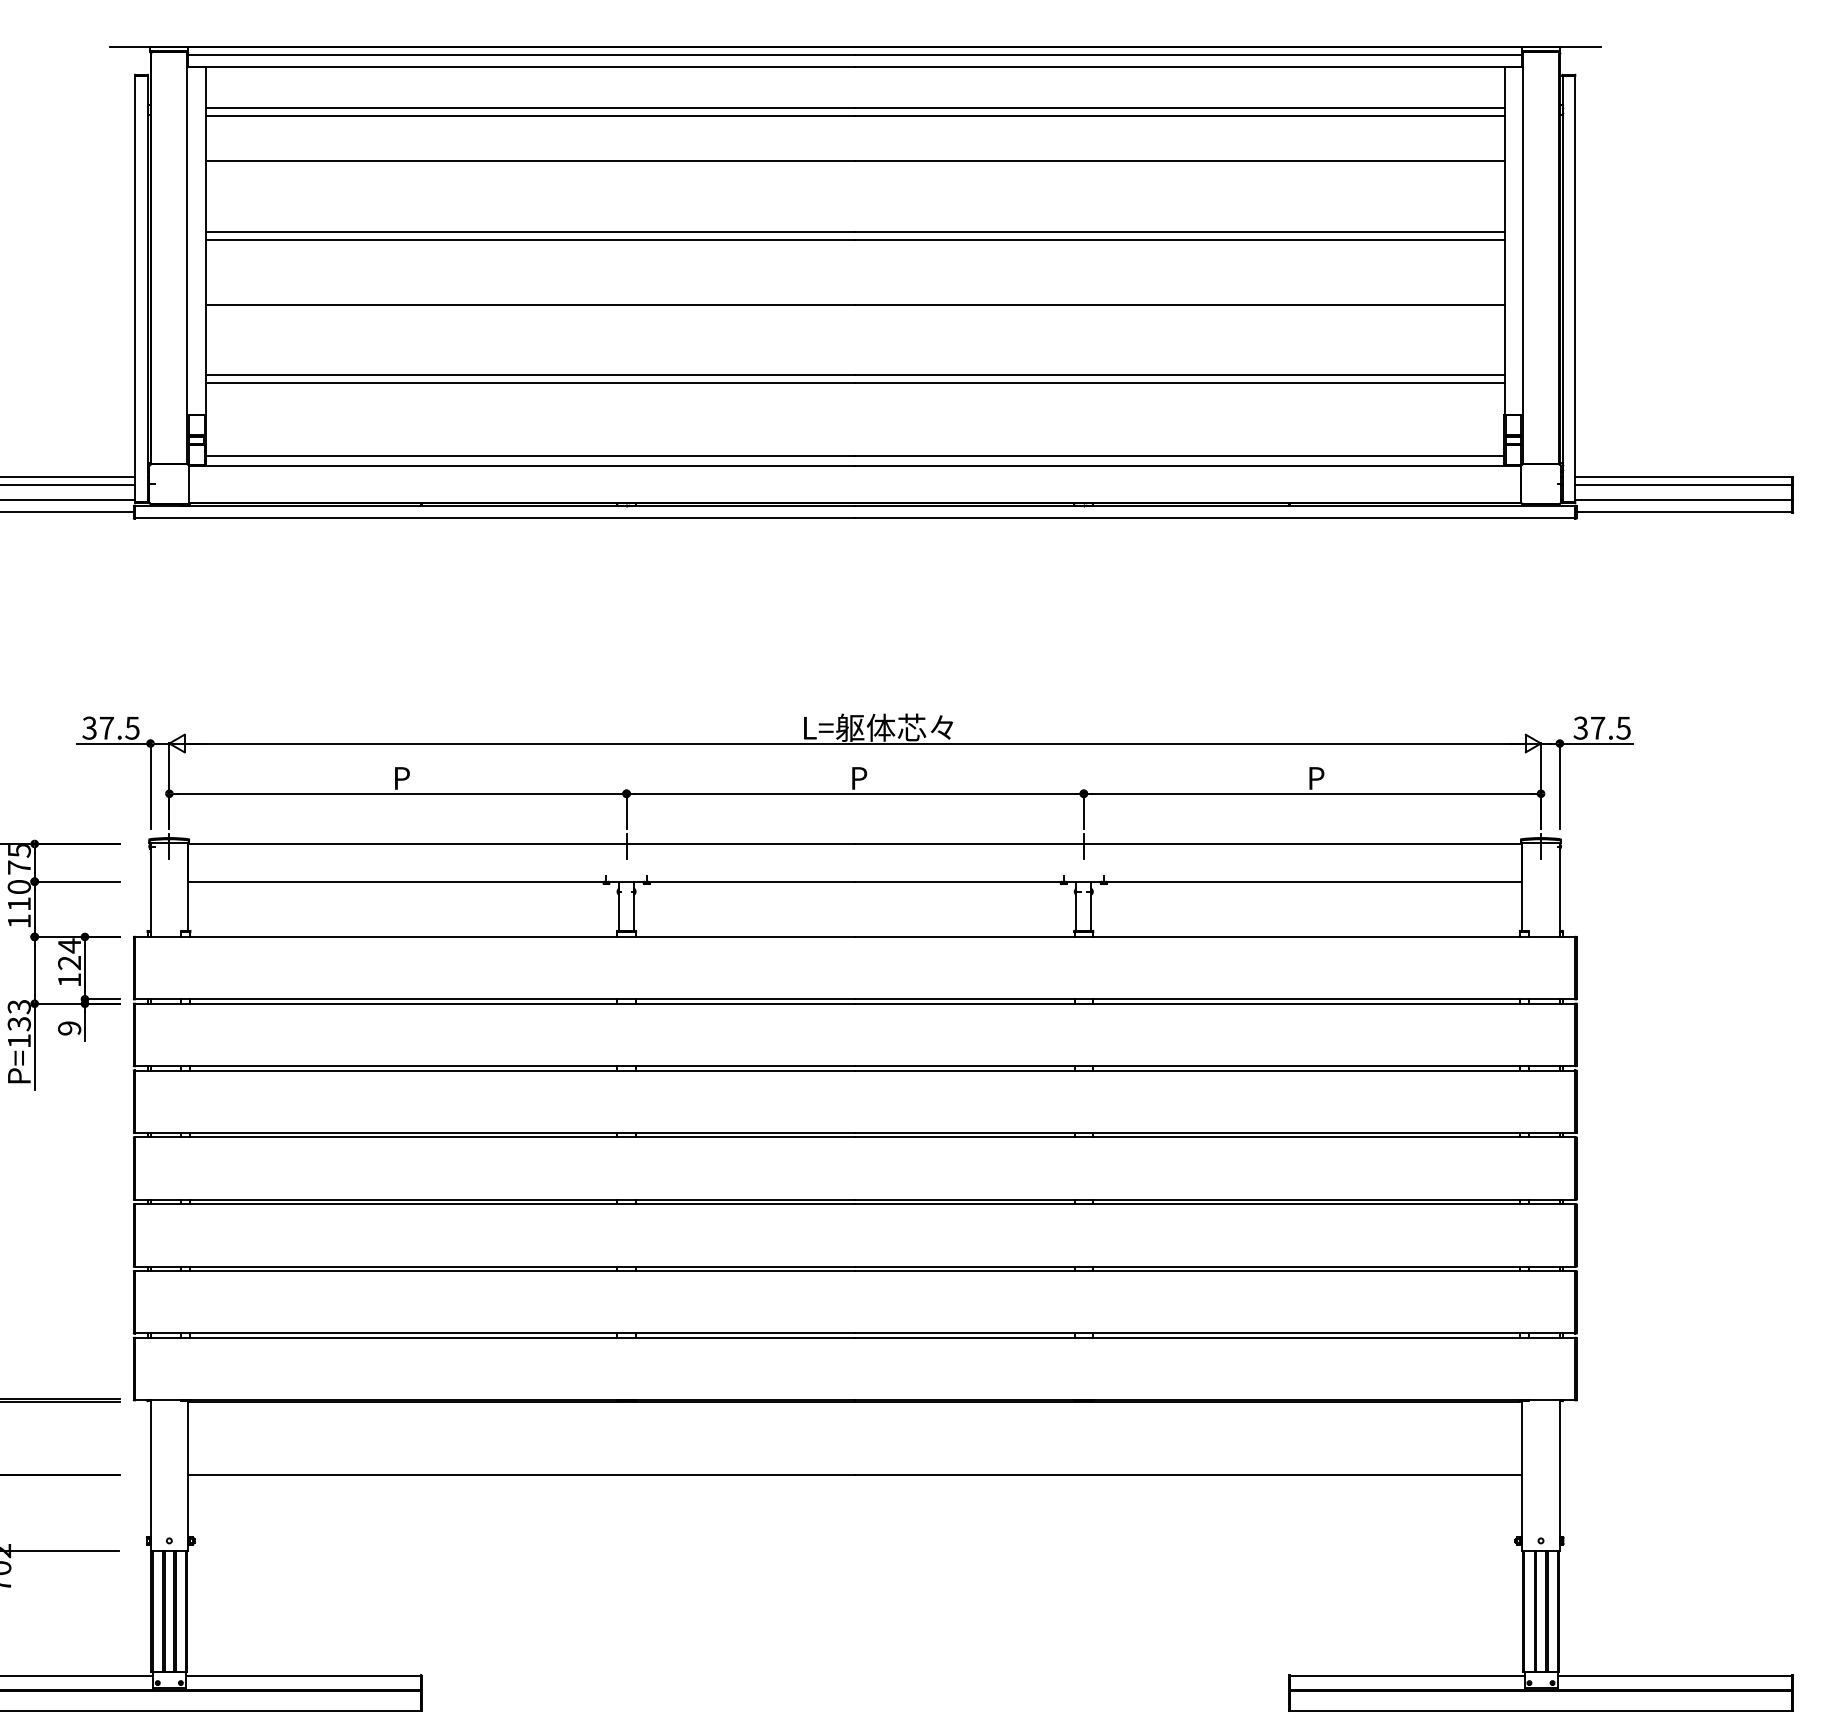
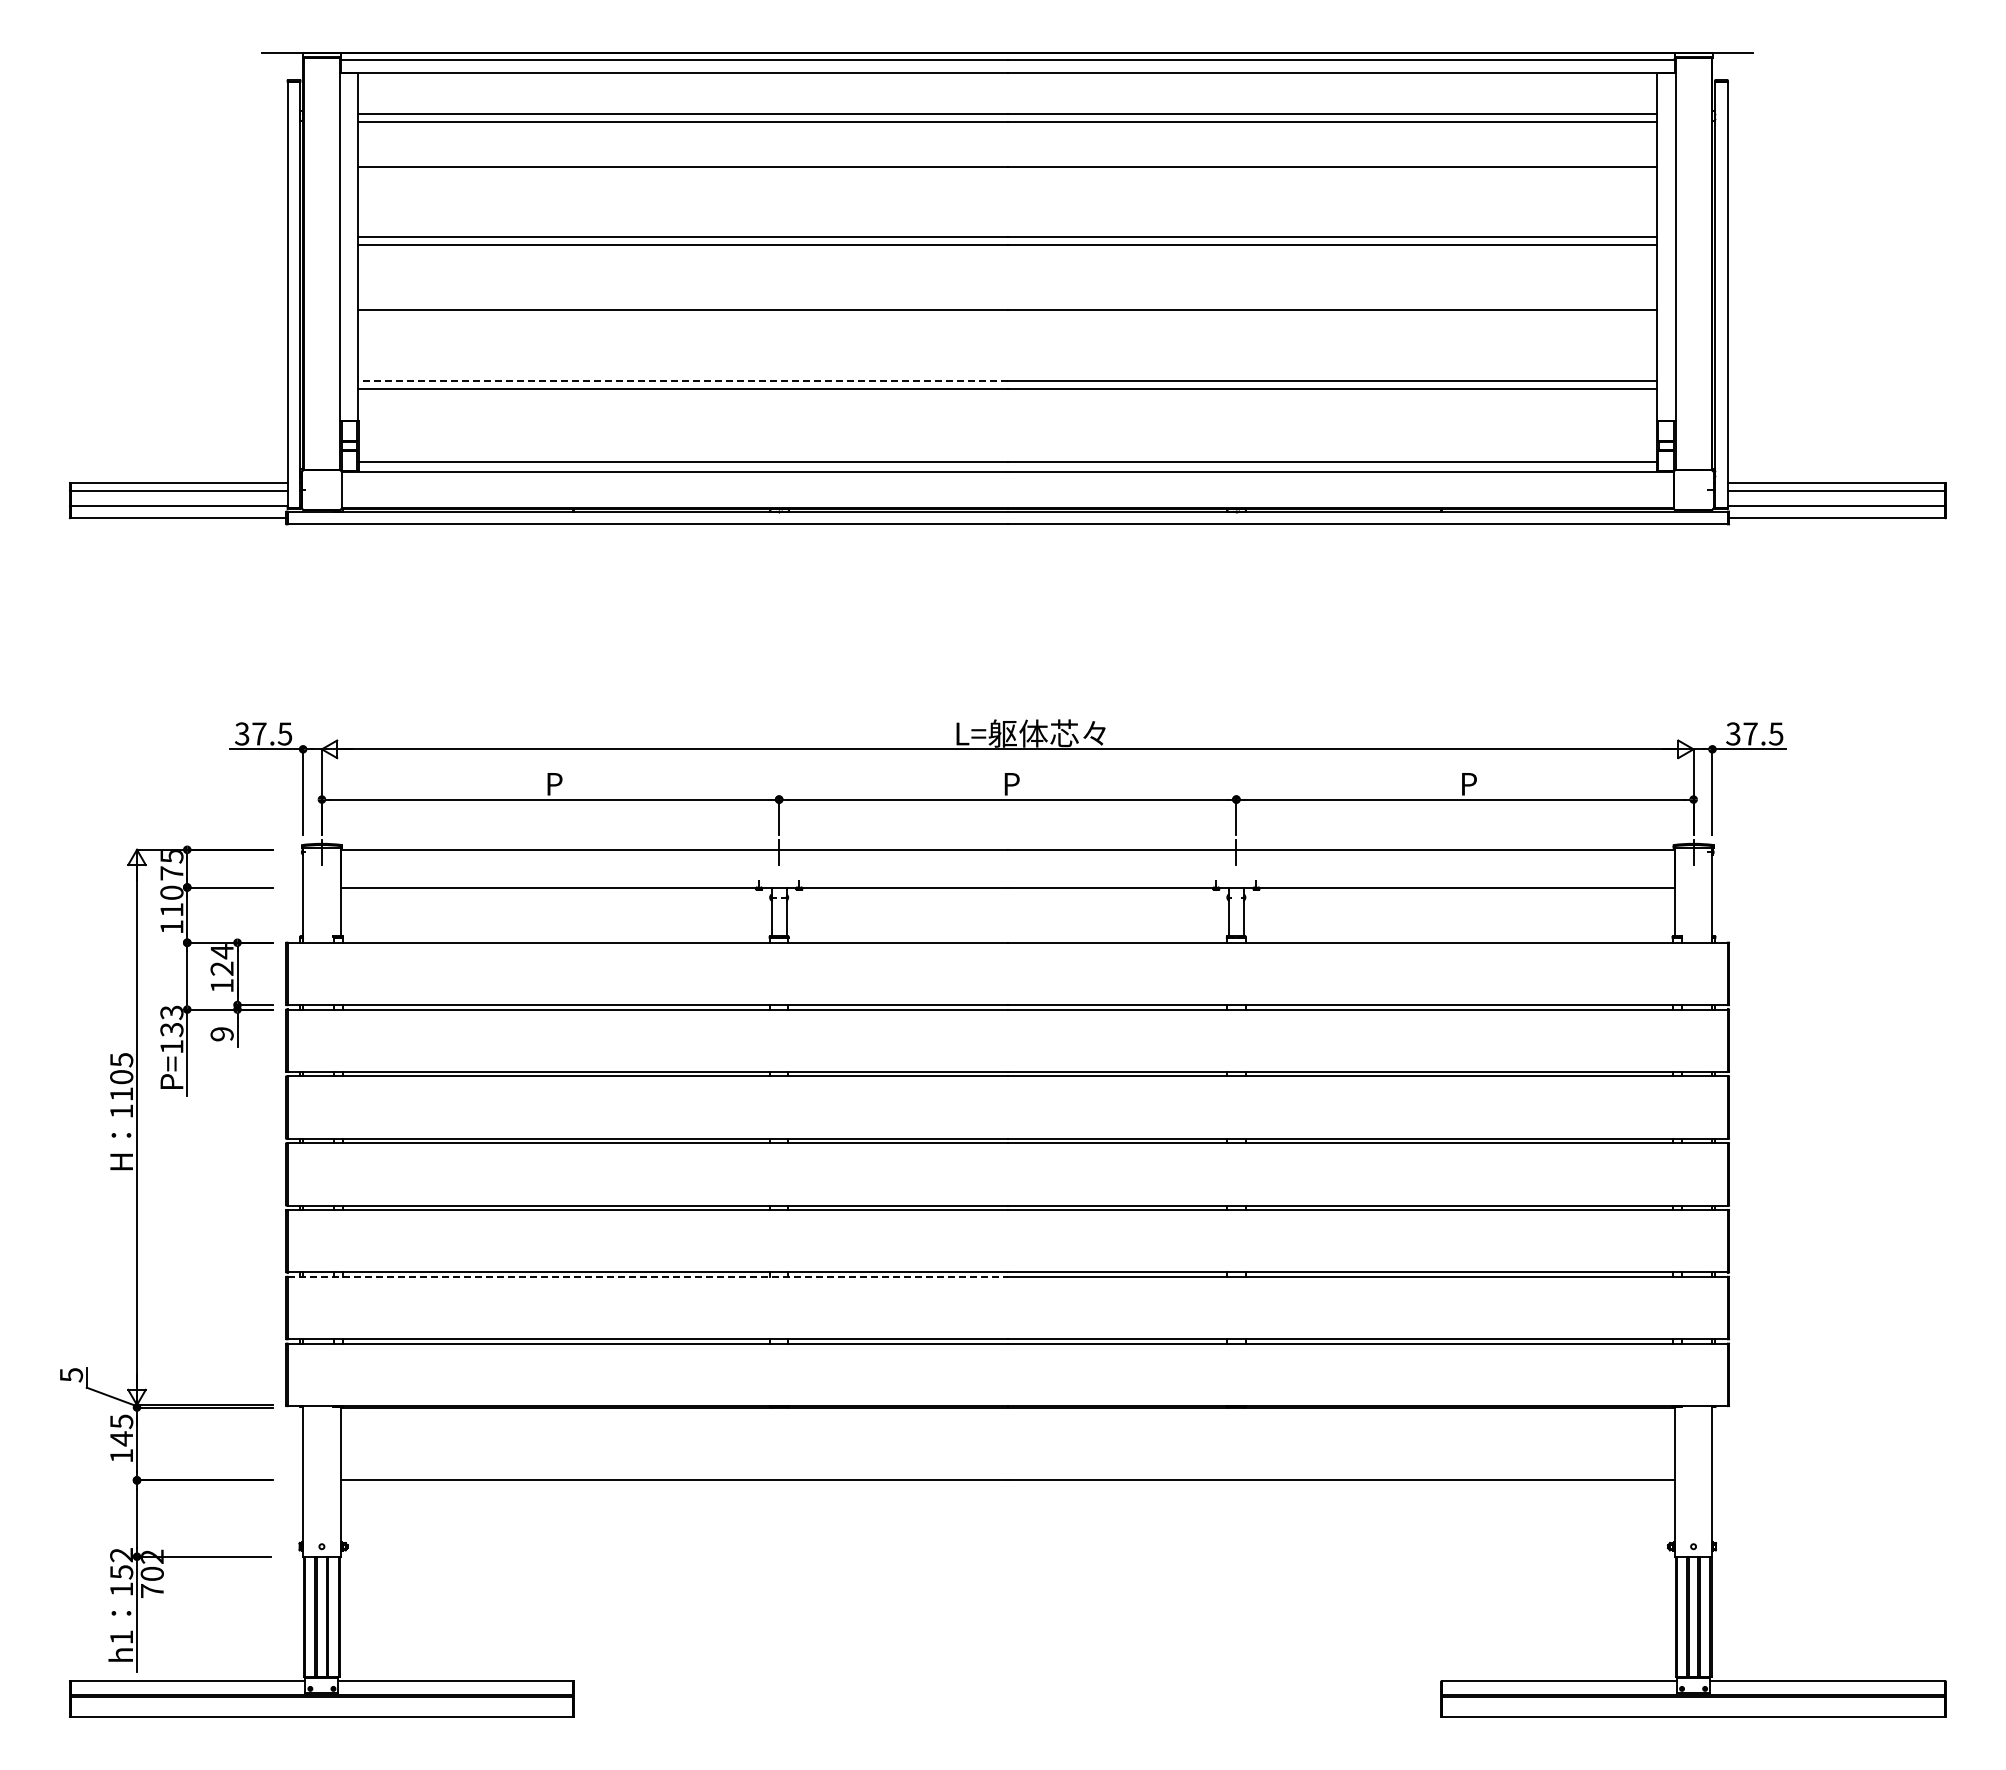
line: (530, 374) -> (683, 380), solid -> dashed
line: (495, 1270) -> (648, 1276), solid -> dashed

